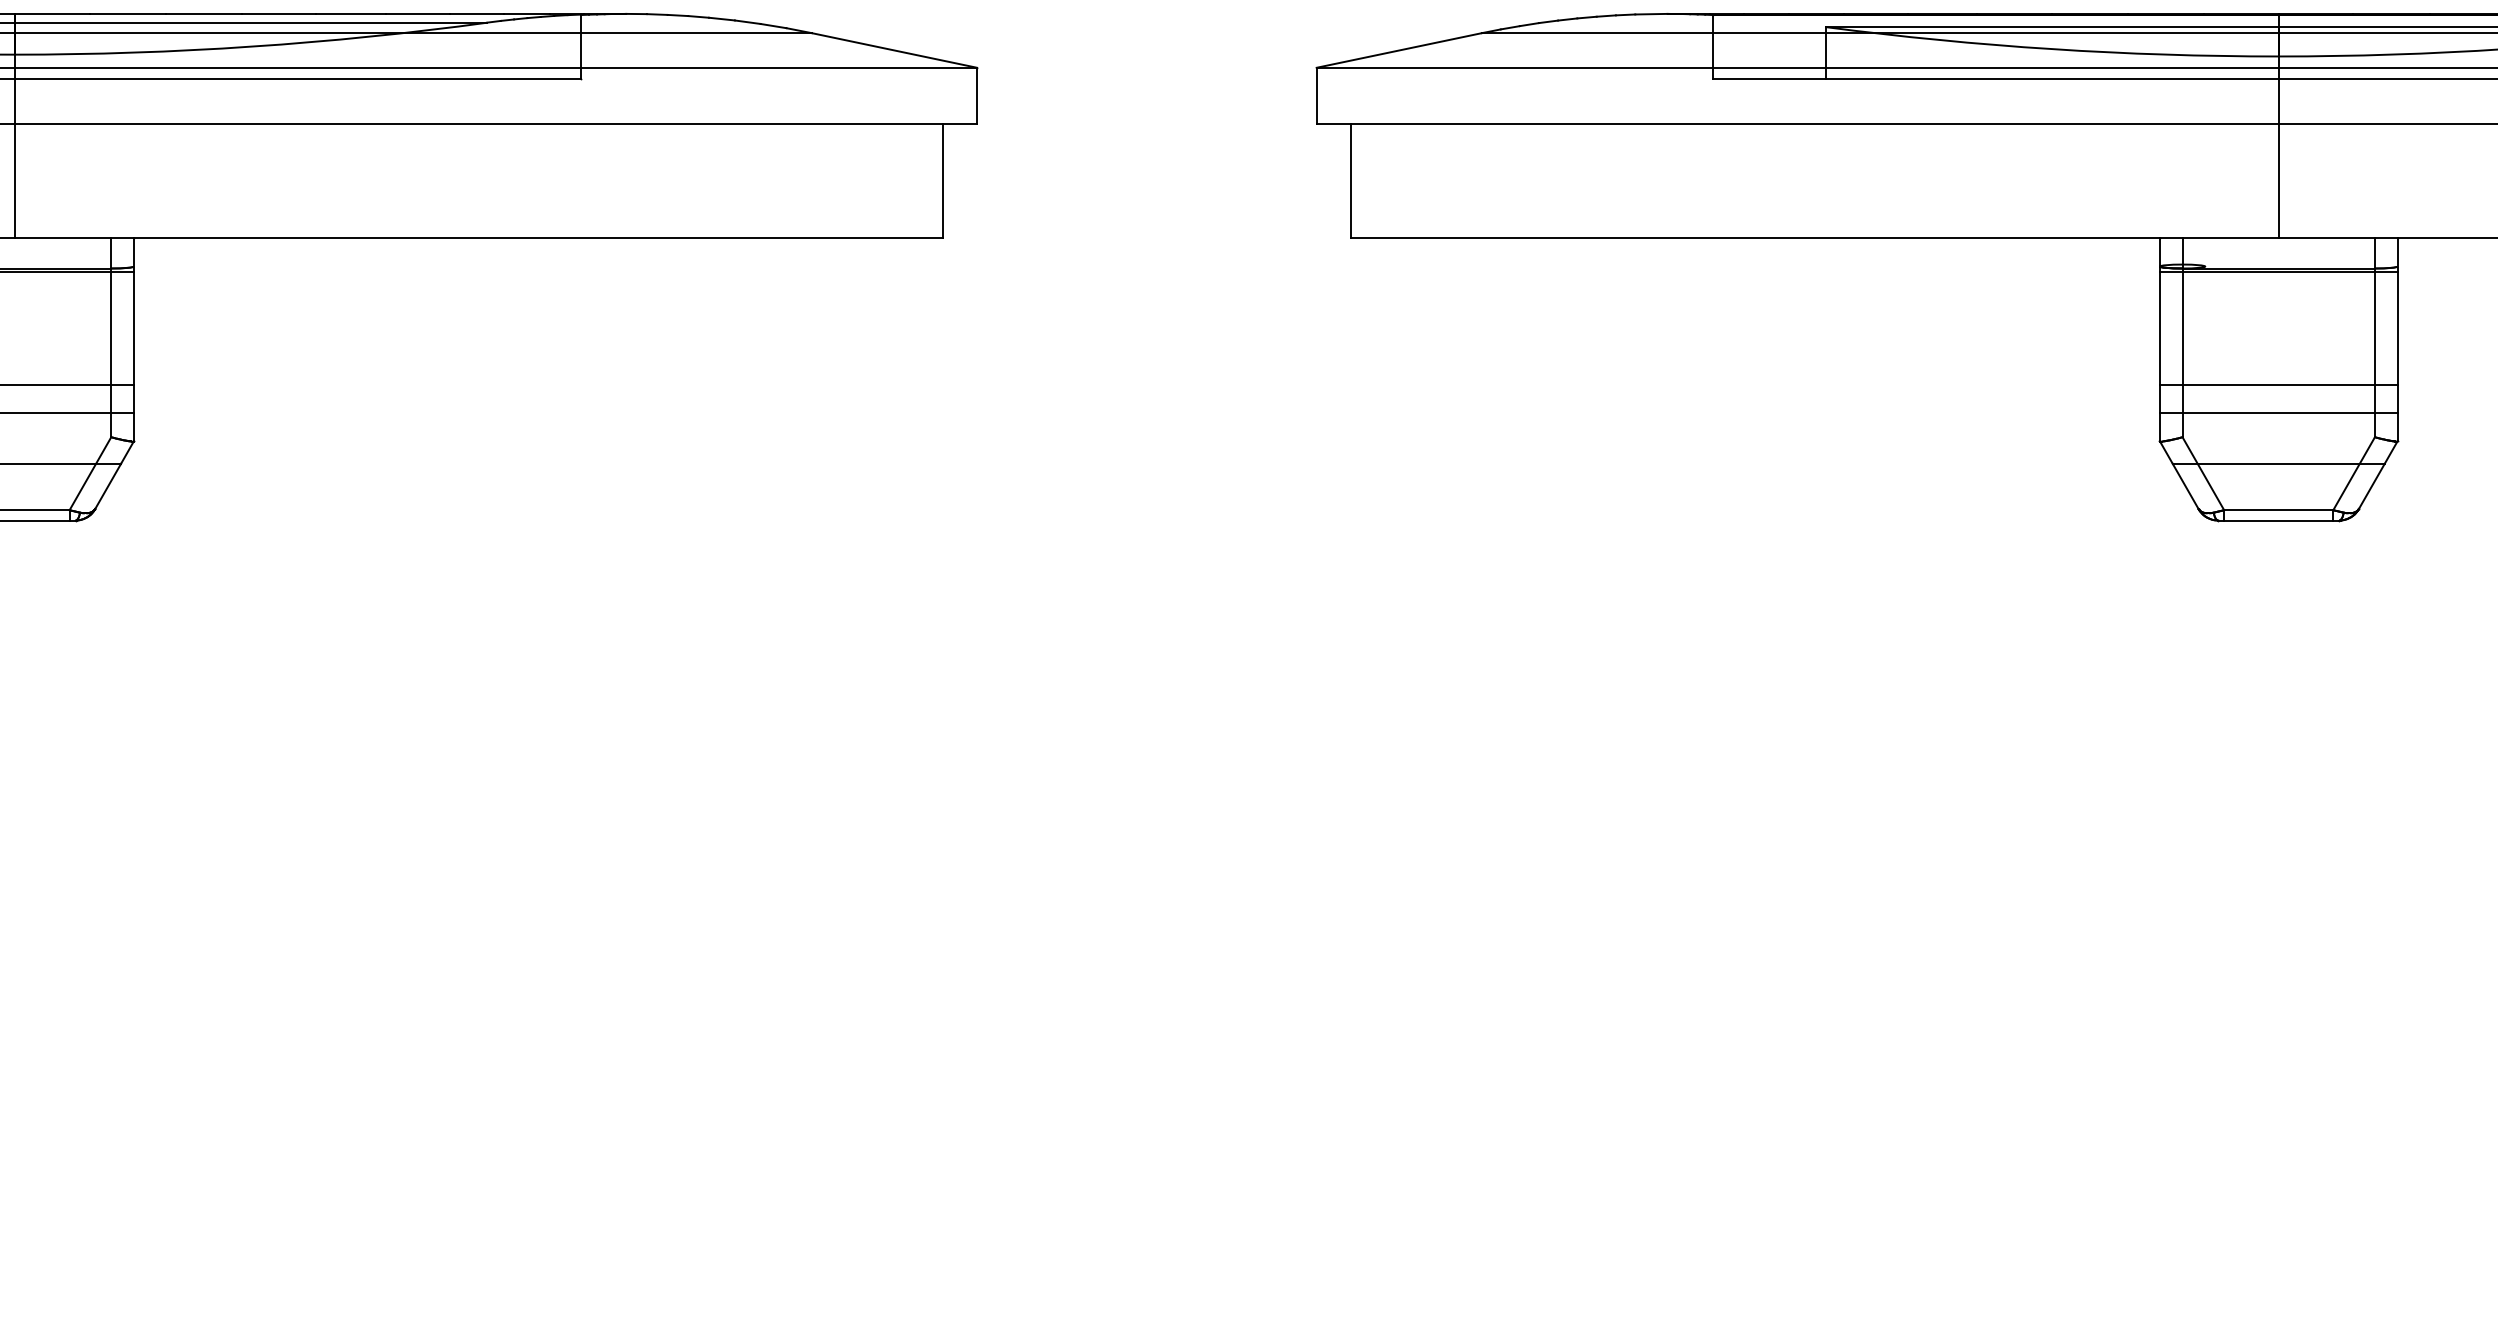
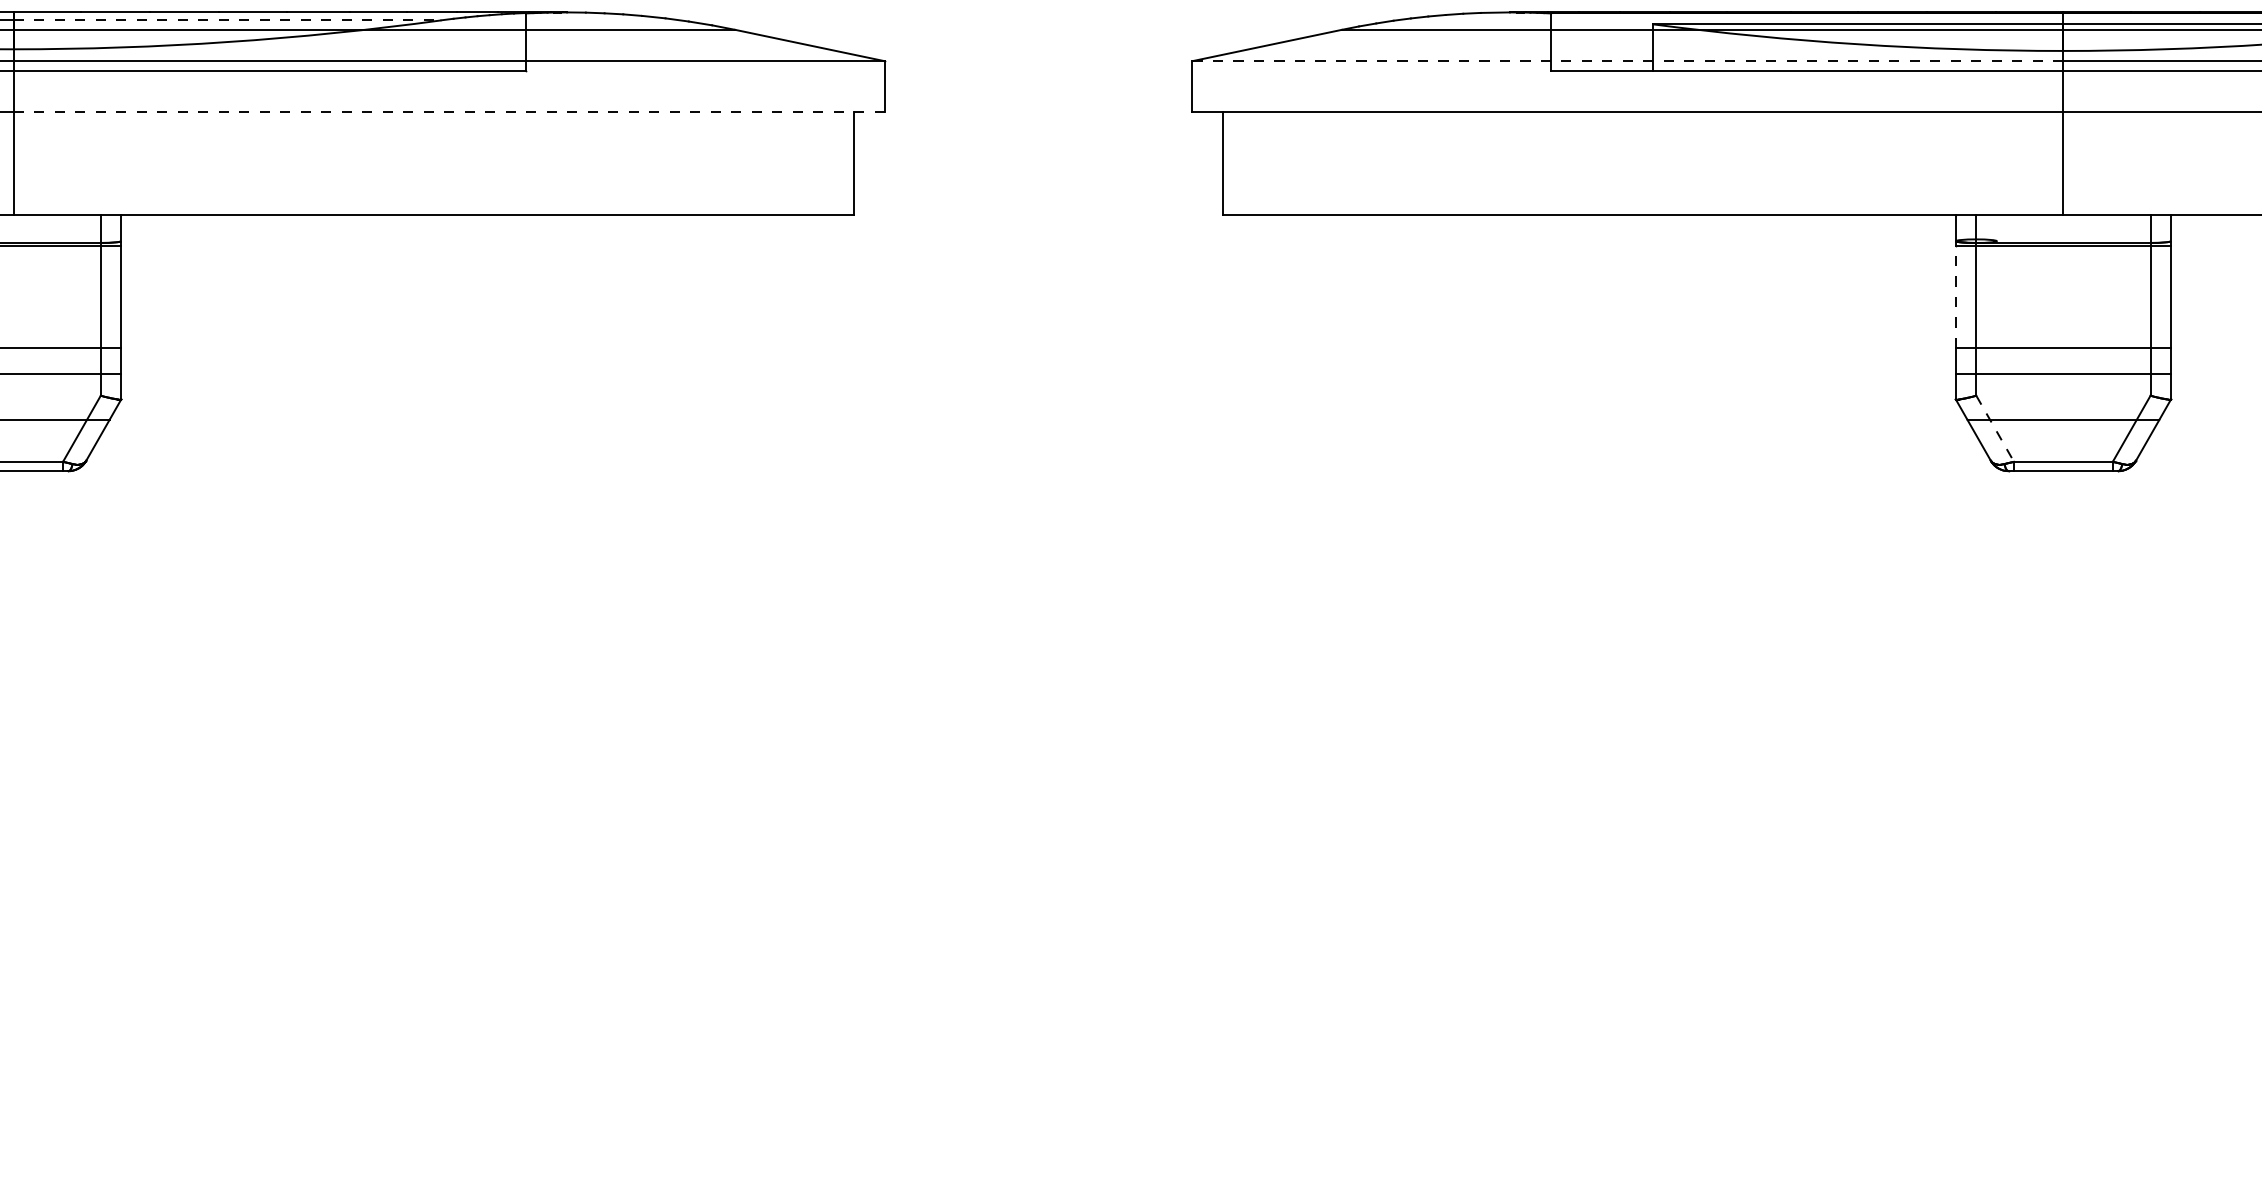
line: (251, 22) -> (227, 20), solid -> dashed
line: (1797, 67) -> (1627, 60), solid -> dashed
line: (496, 124) -> (449, 112), solid -> dashed
line: (2159, 328) -> (1955, 297), solid -> dashed
line: (2203, 474) -> (1995, 429), solid -> dashed

